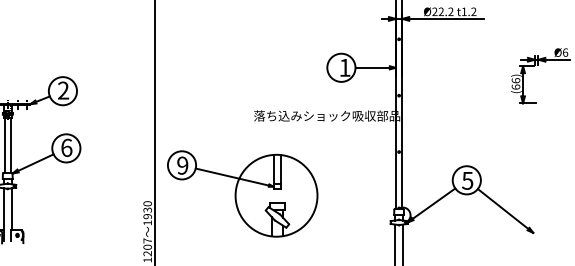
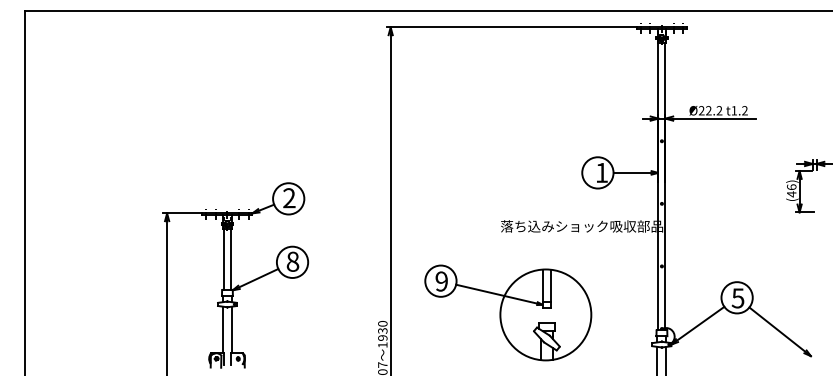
text: (515, 87) -> (791, 194), (66) -> (46)
text: (66, 147) -> (292, 261), 6 -> 8
part: (242, 193) -> (508, 312), moved

